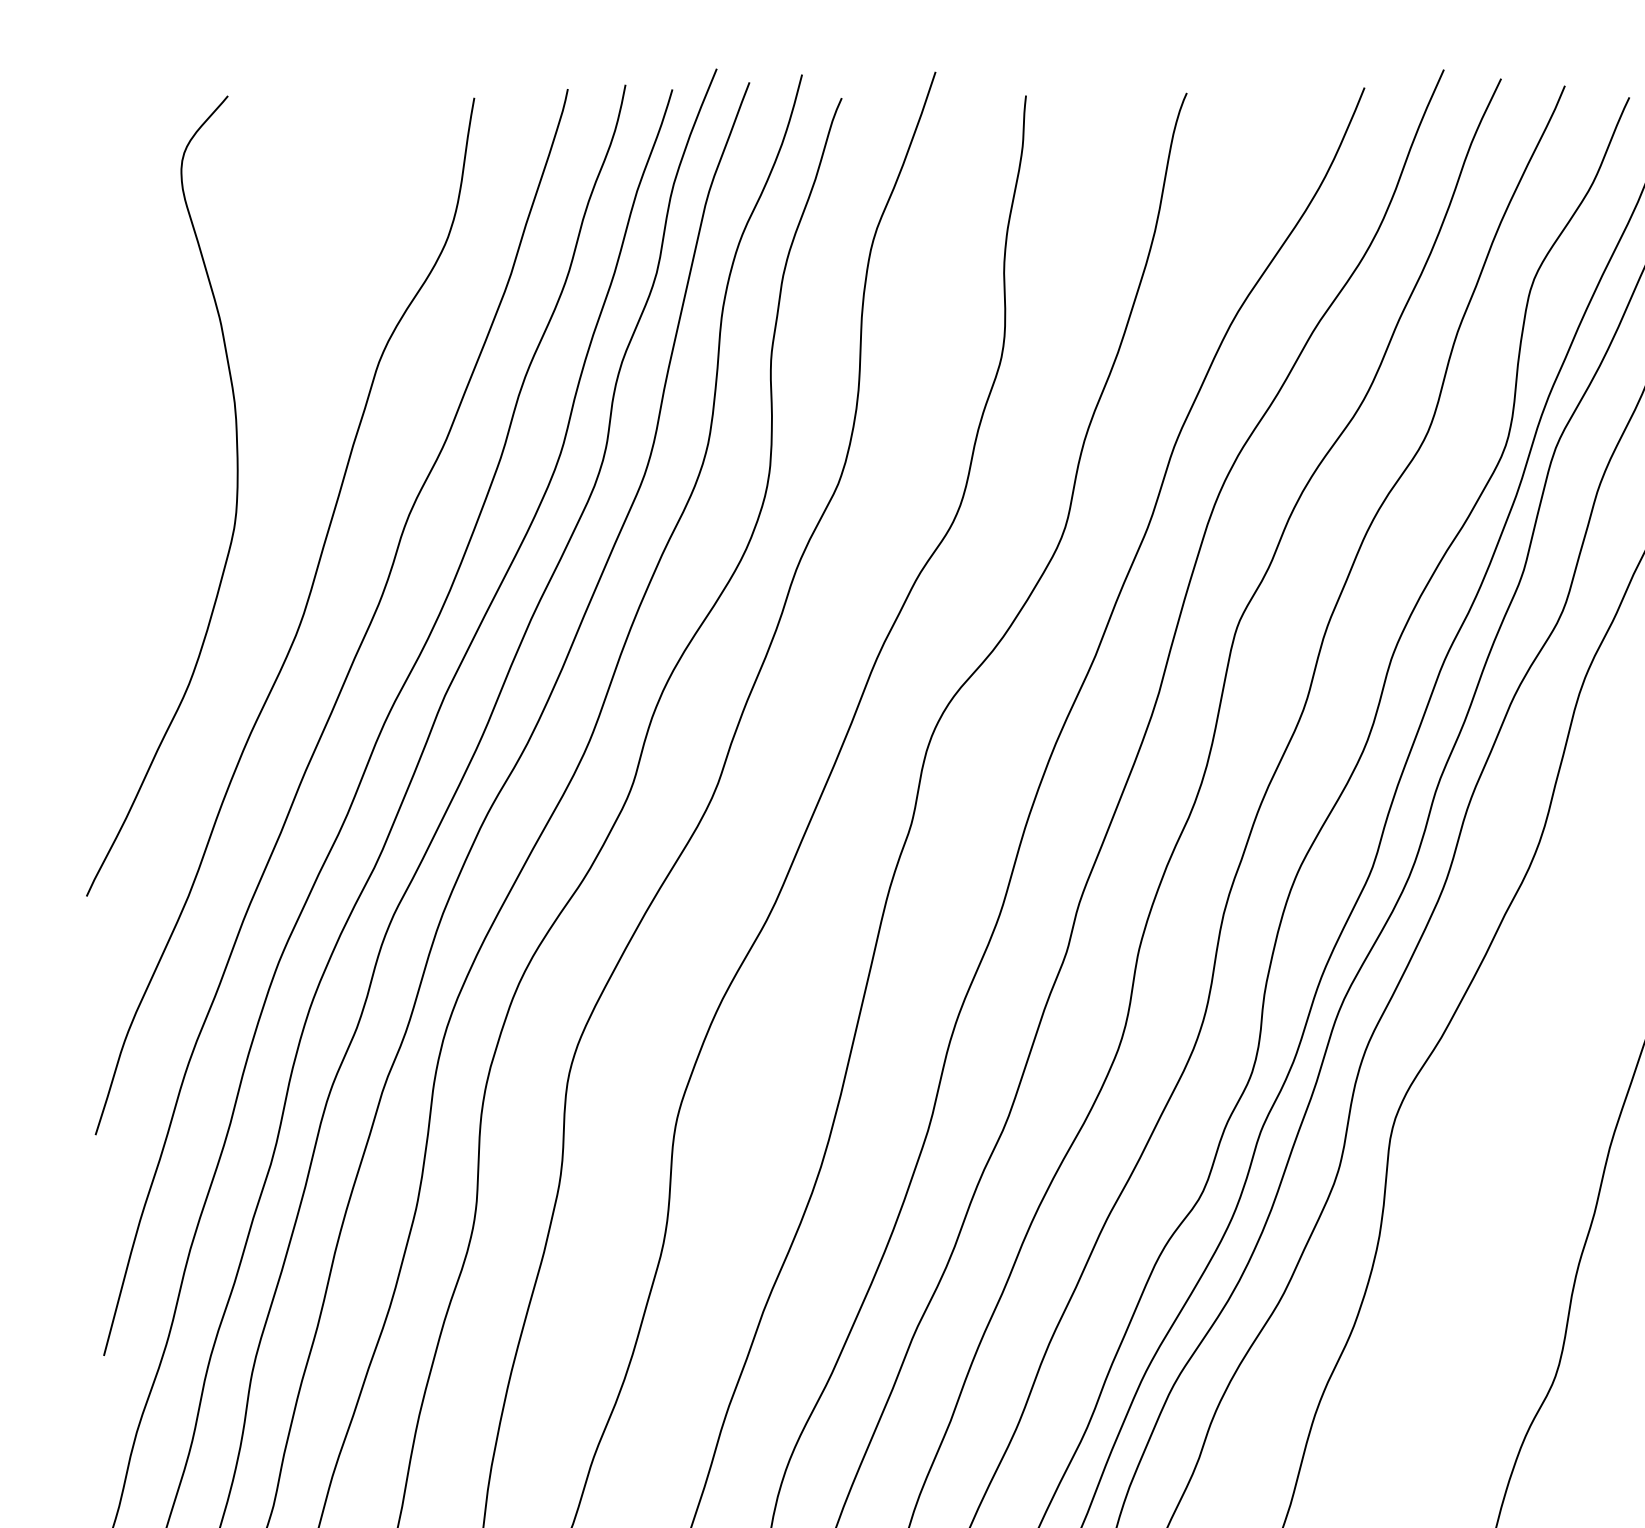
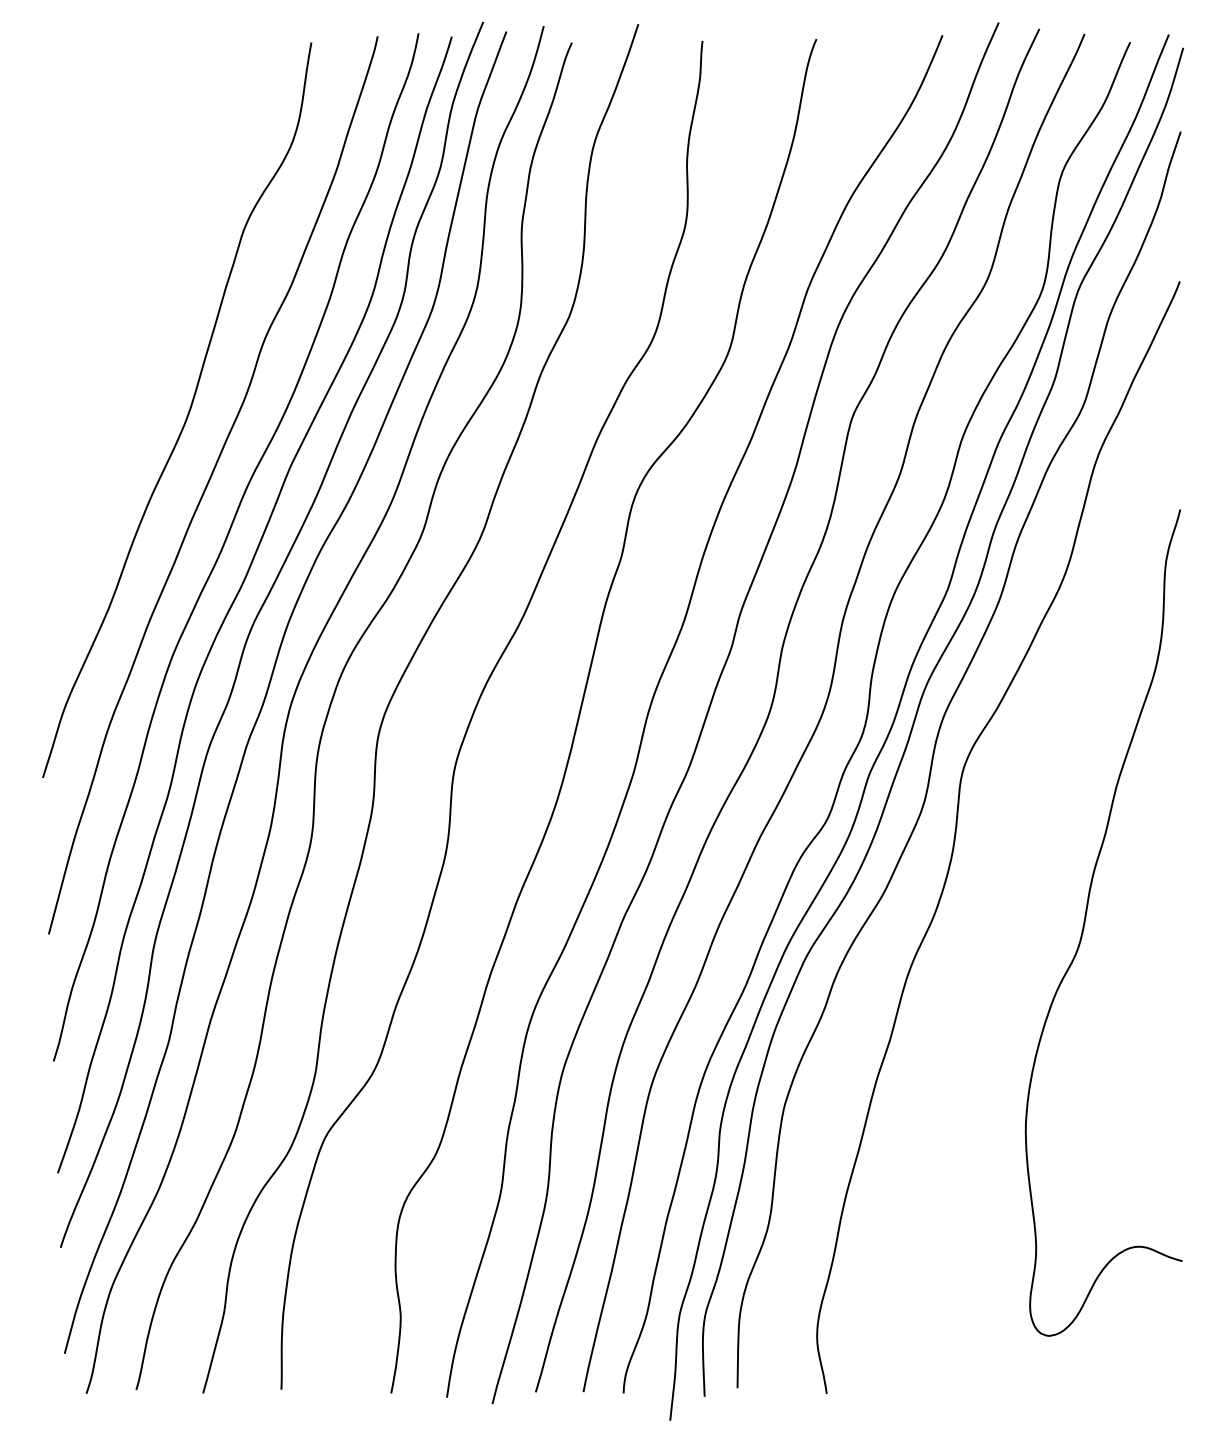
curve: (234, 509) -> (141, 334), removed

